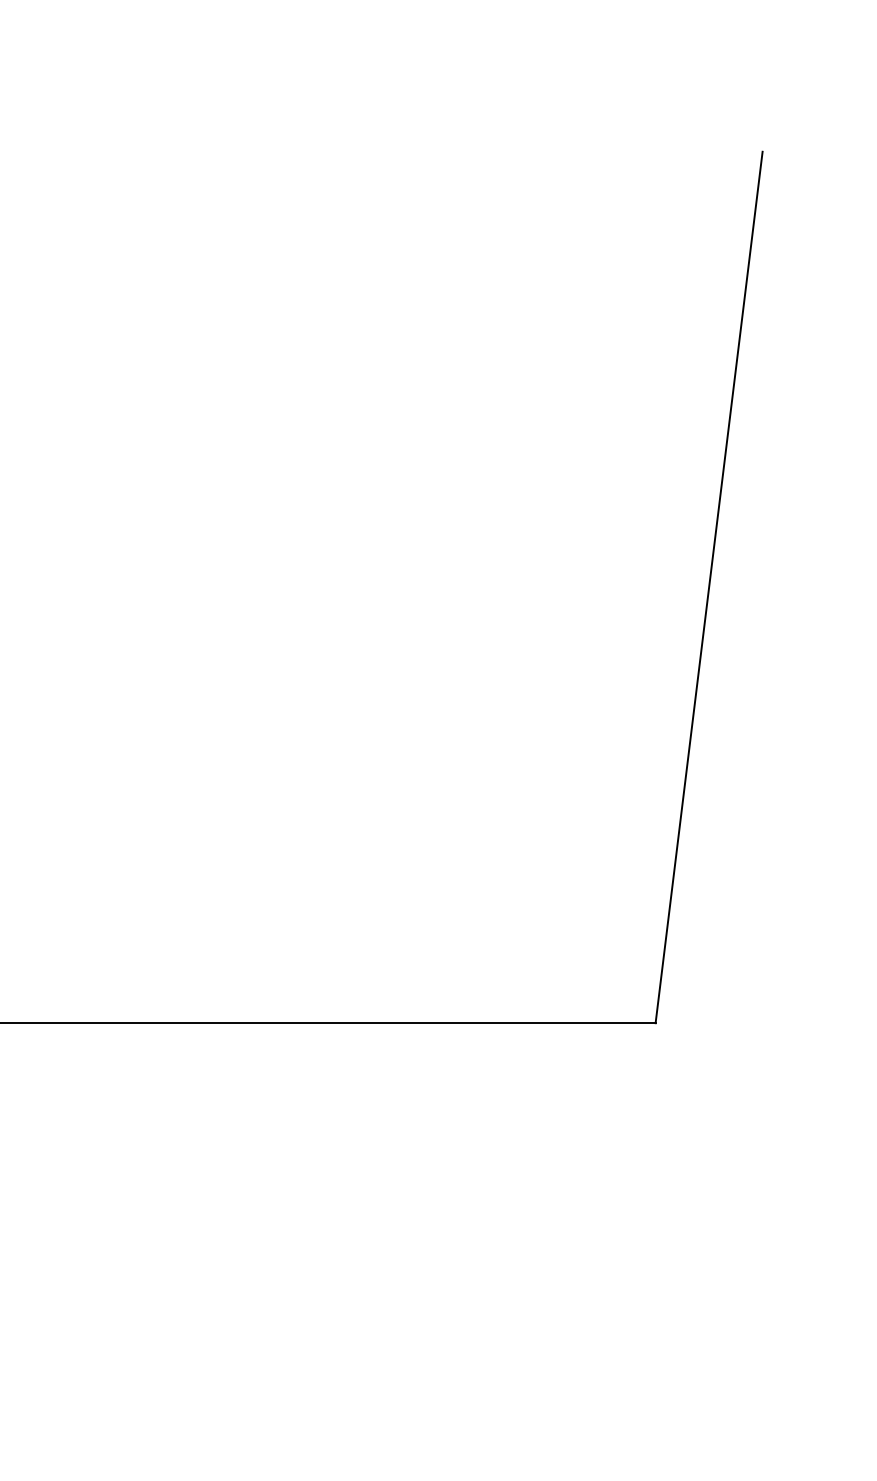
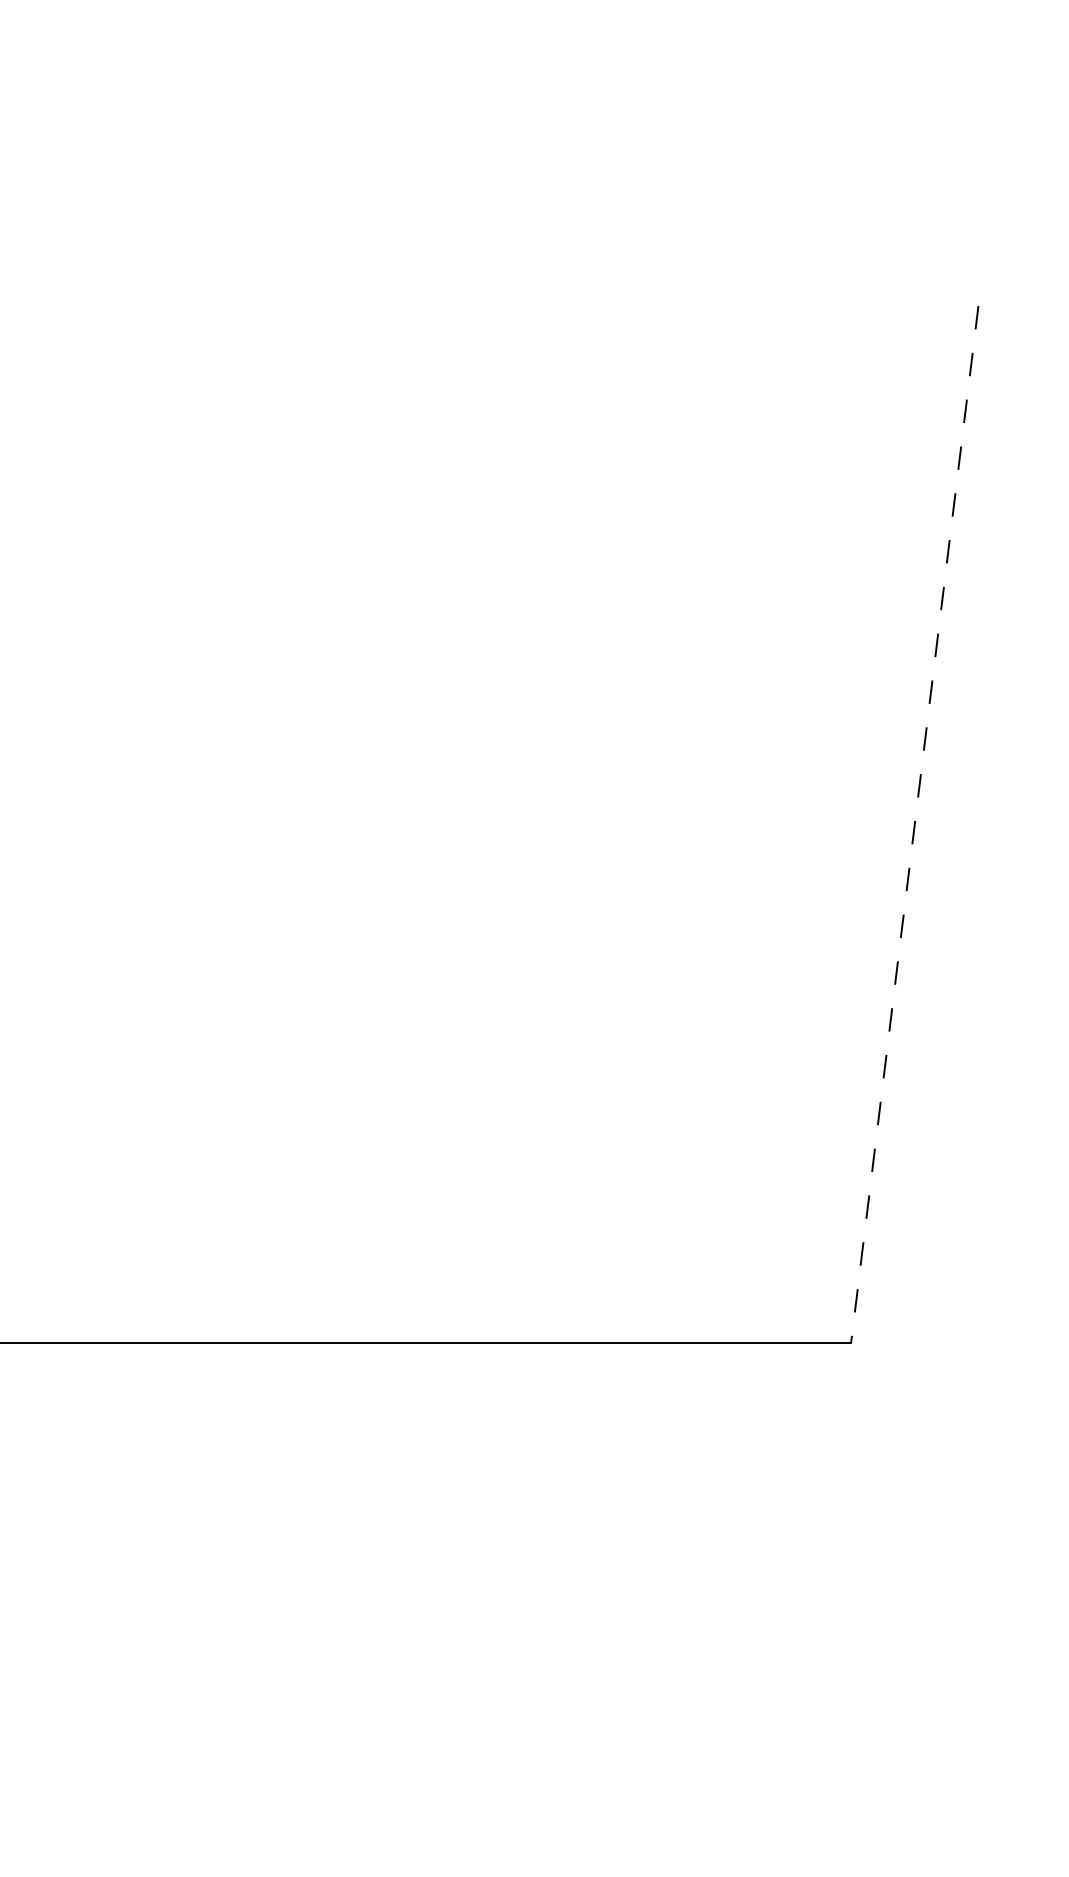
line: (708, 587) -> (914, 824), solid -> dashed

